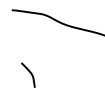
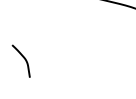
curve: (30, 74) -> (24, 60), moved

